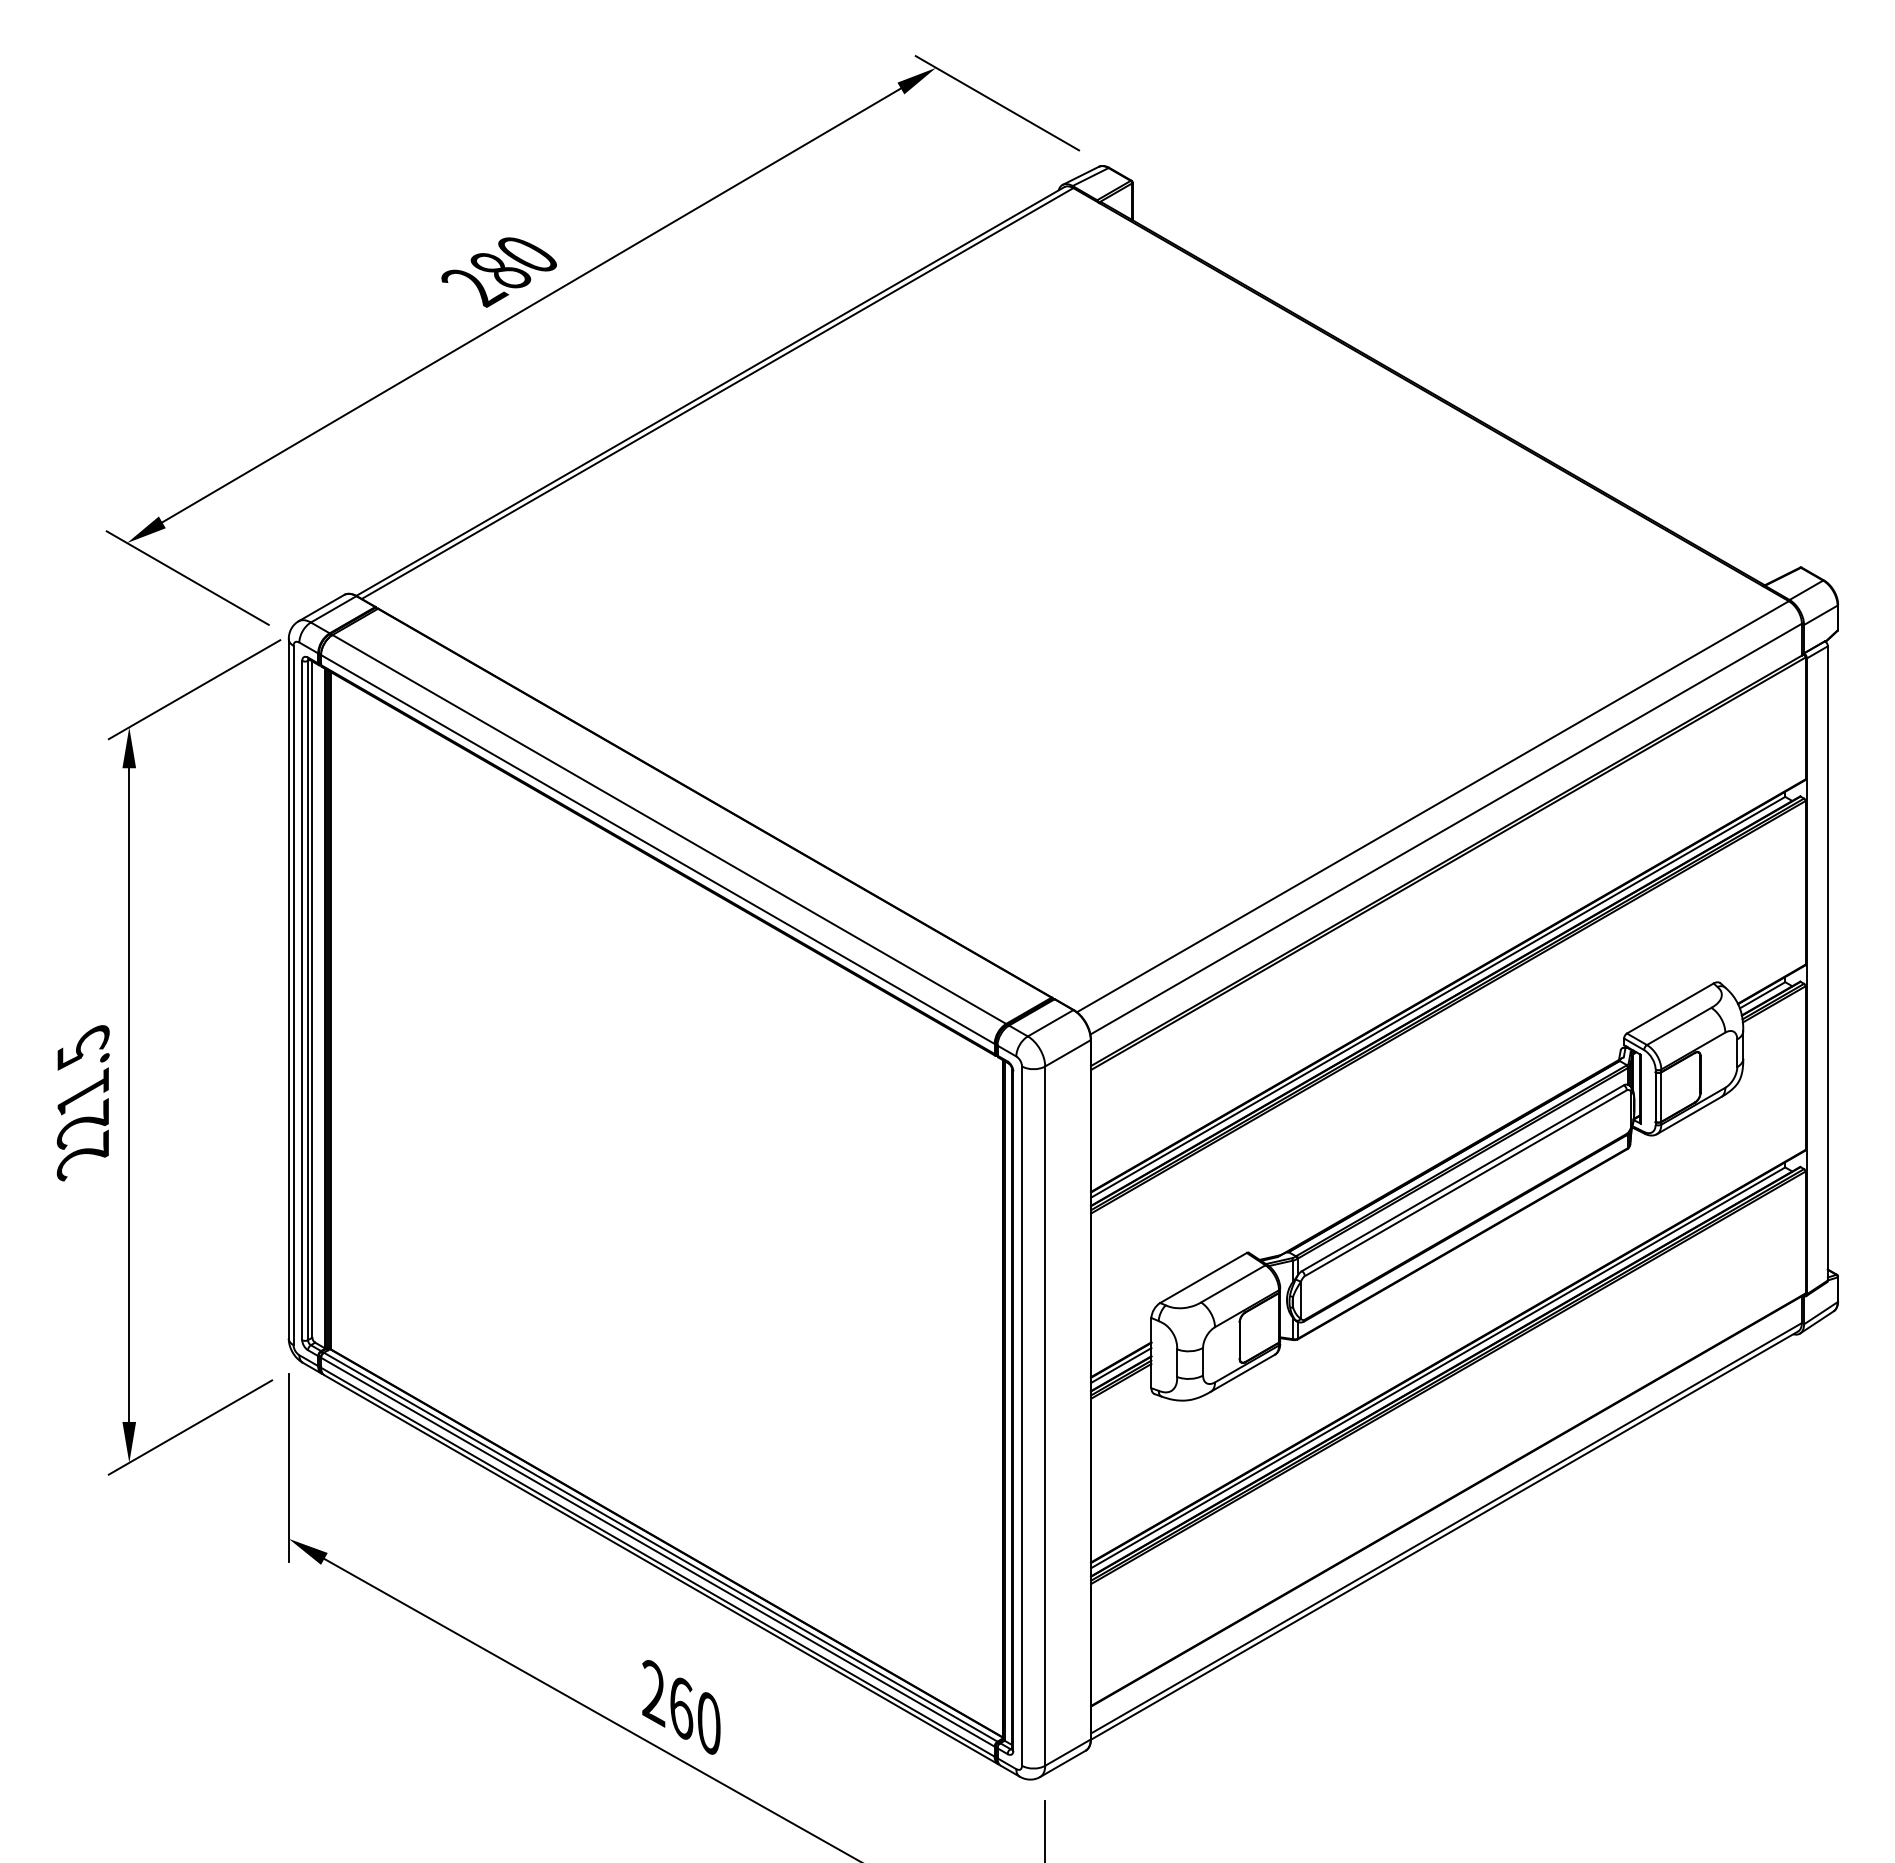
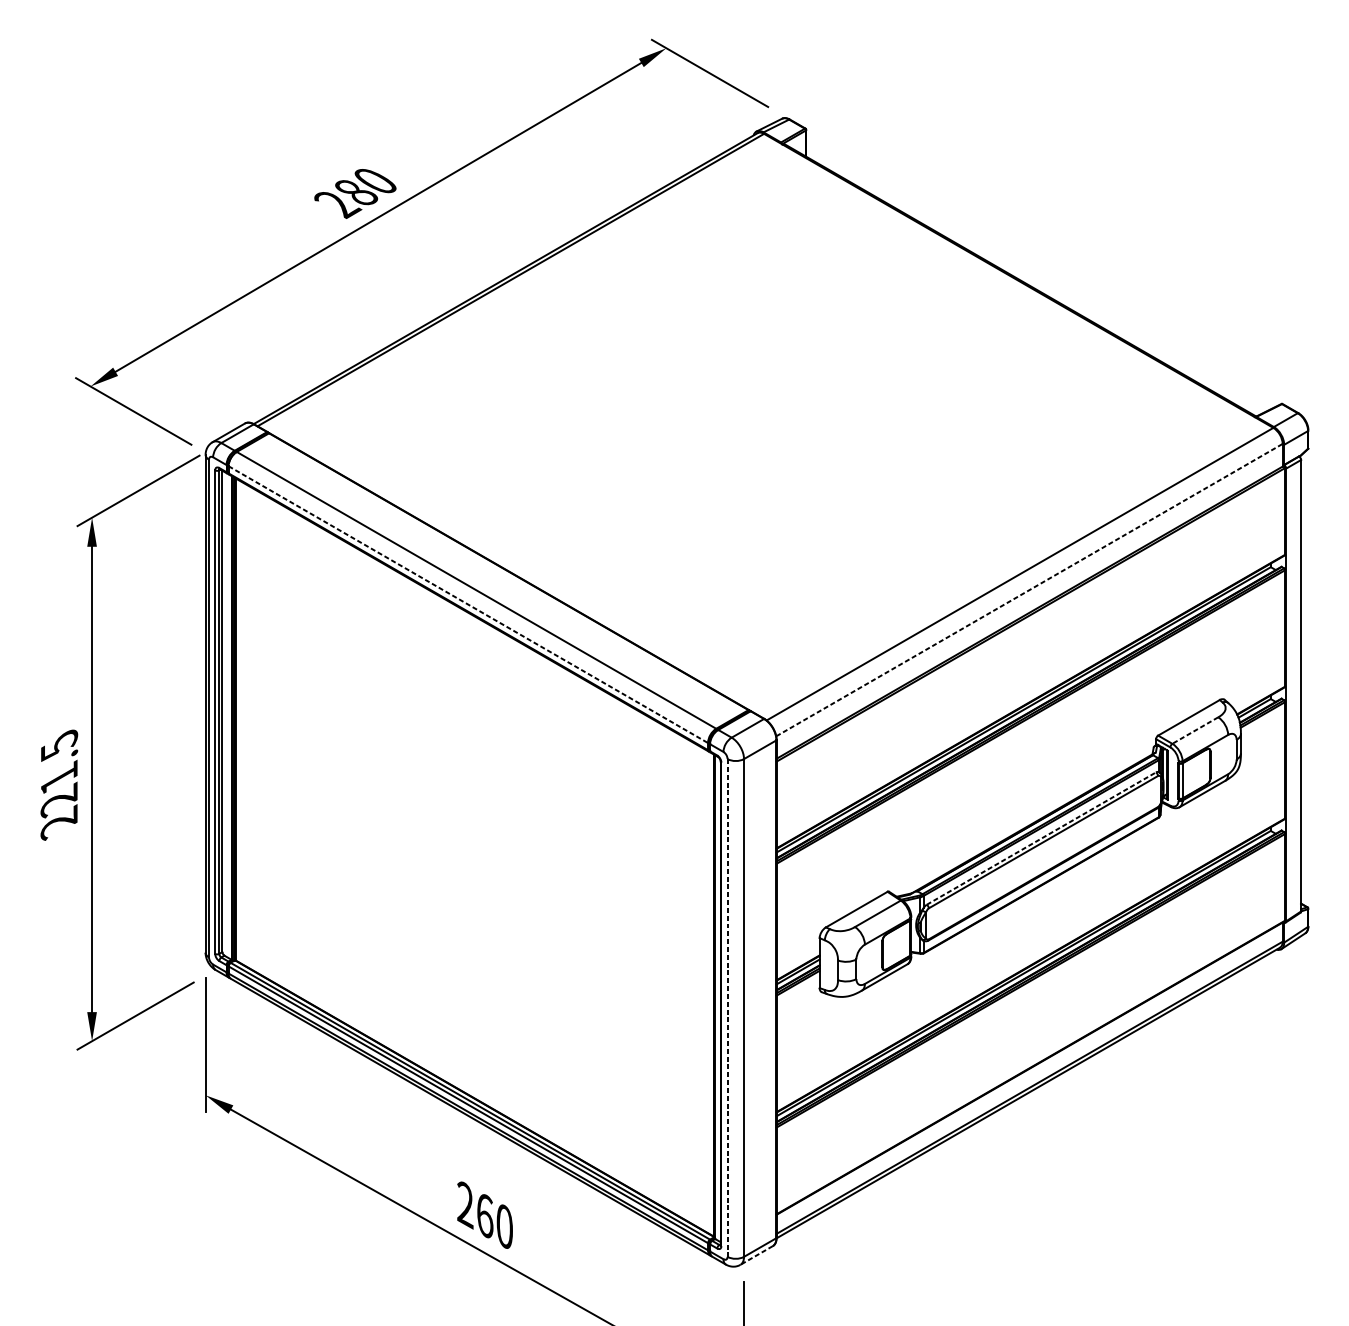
line: (1446, 829) -> (1029, 590), solid -> dashed
line: (657, 849) -> (468, 604), solid -> dashed
line: (1678, 1026) -> (1194, 730), solid -> dashed
line: (1462, 1178) -> (1041, 838), solid -> dashed
line: (1022, 1416) -> (727, 1008), solid -> dashed
line: (1062, 1764) -> (756, 1255), solid -> dashed

